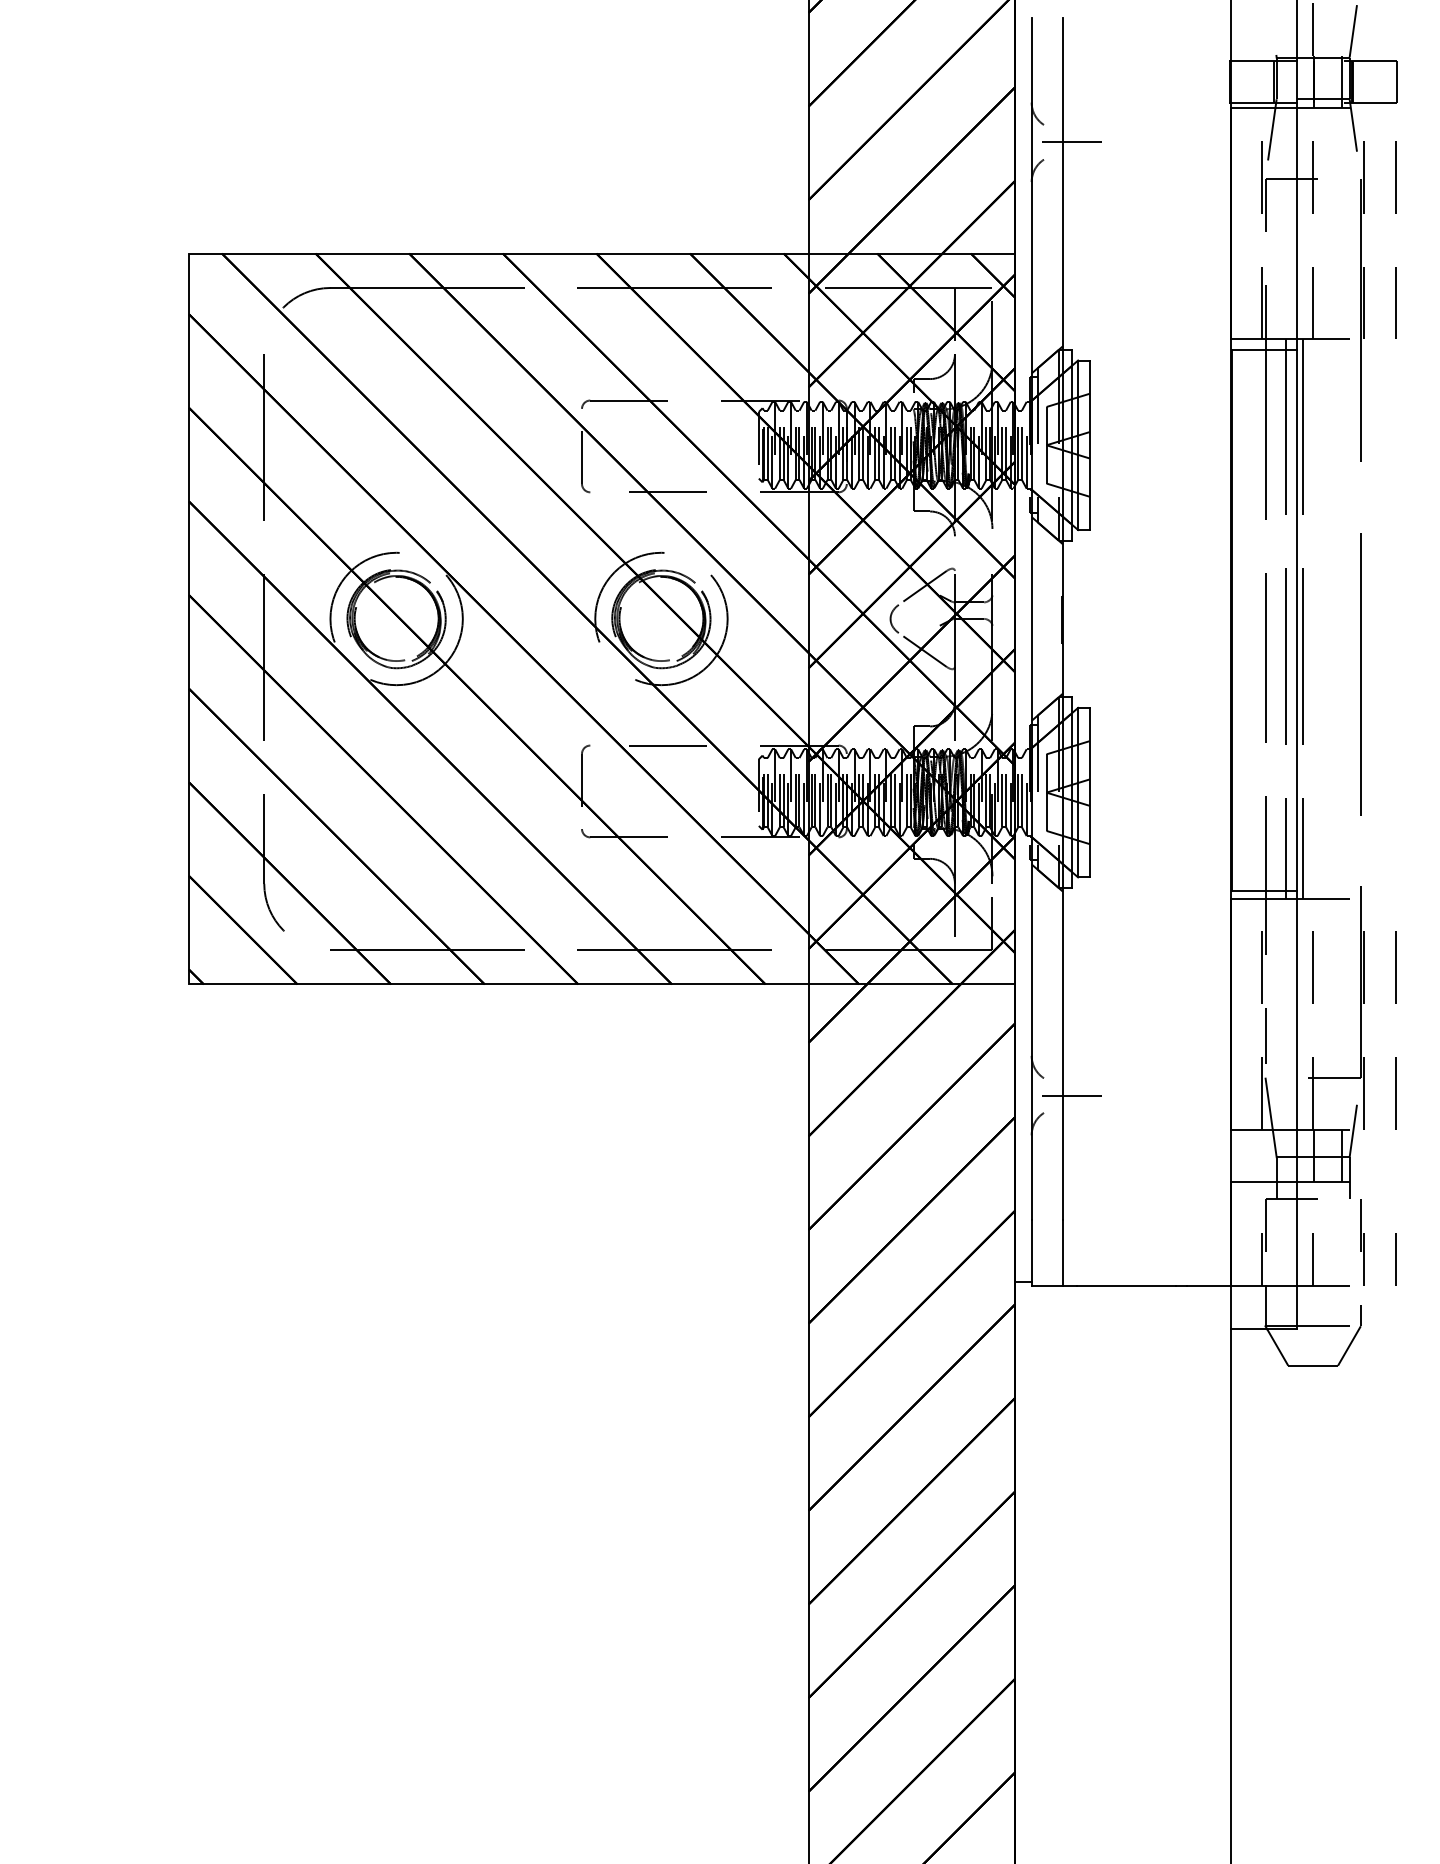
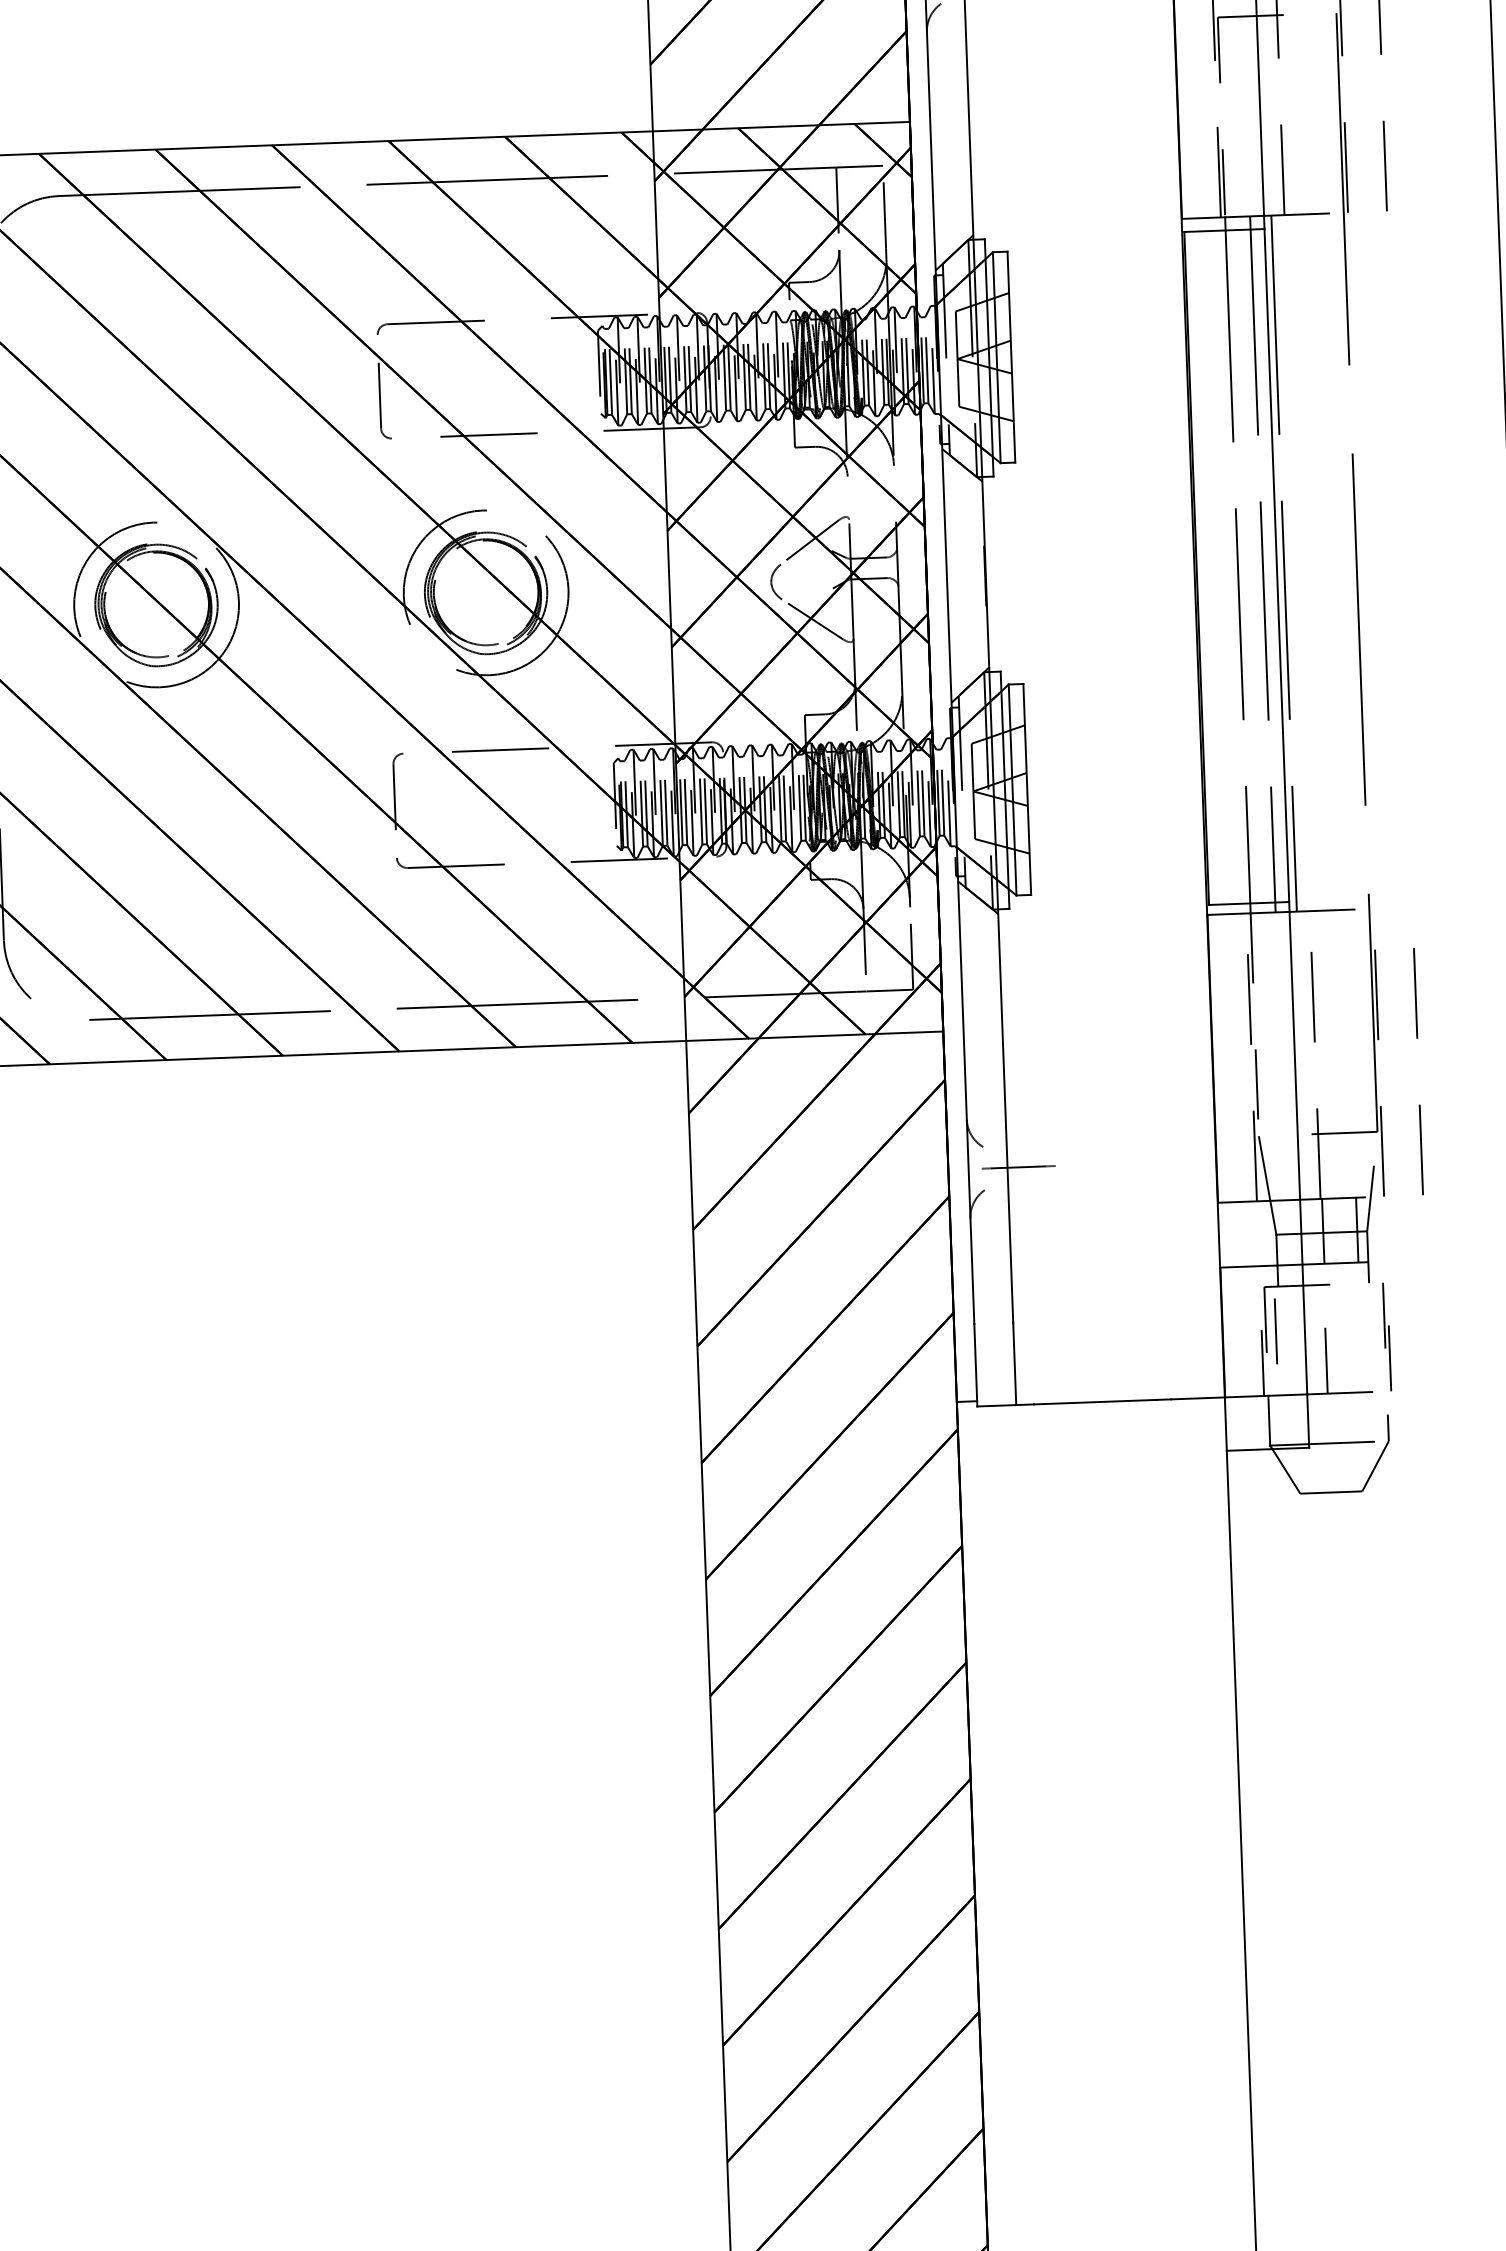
line: (1395, 1259) -> (1275, 1330), moved

